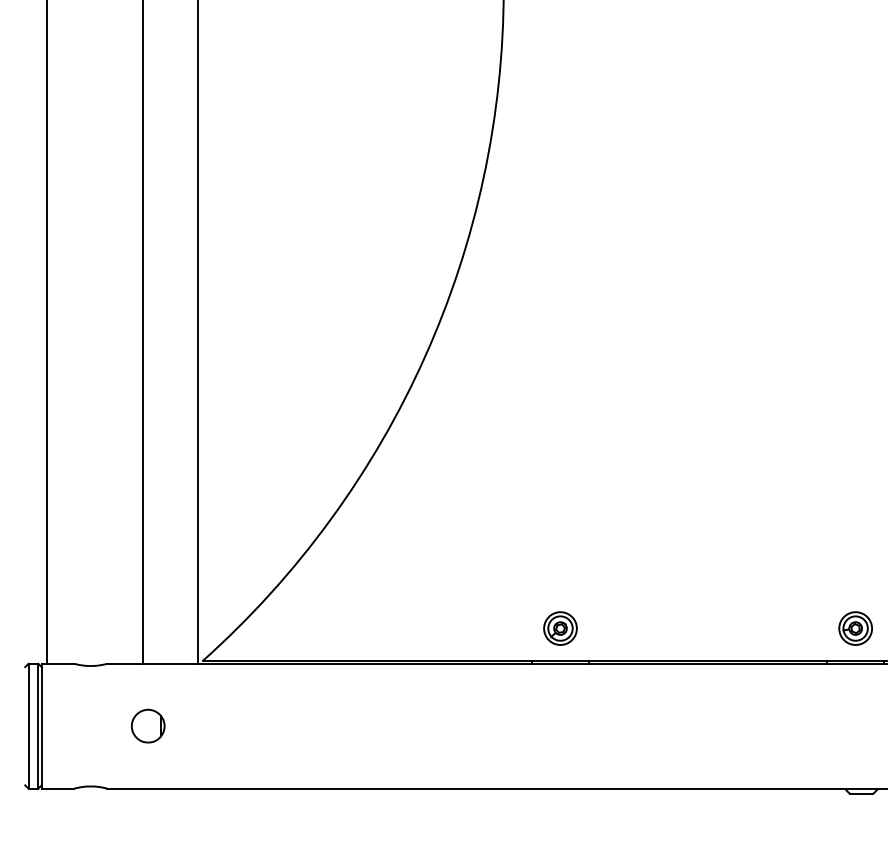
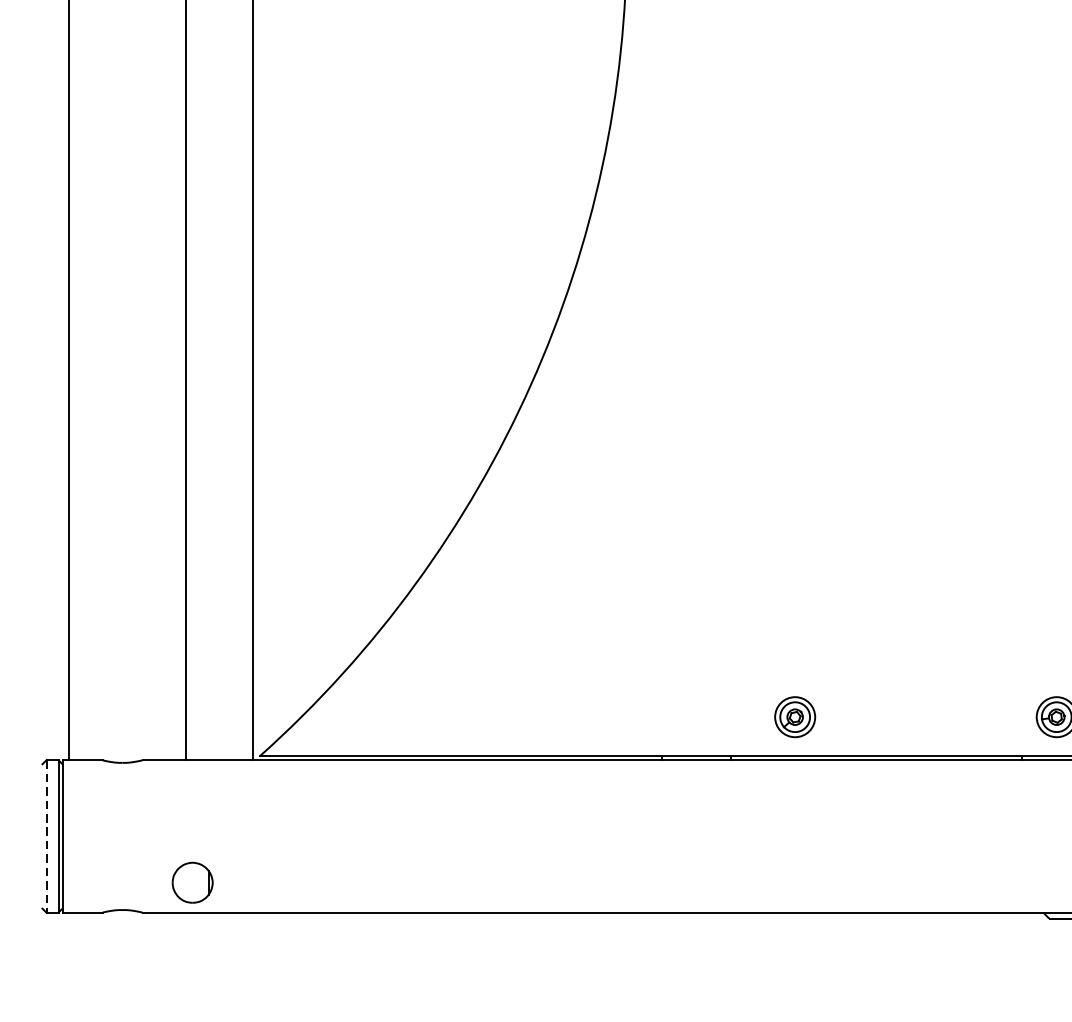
part: (560, 628) -> (795, 717), moved
part: (148, 725) -> (193, 881), moved
line: (28, 726) -> (46, 836), solid -> dashed

